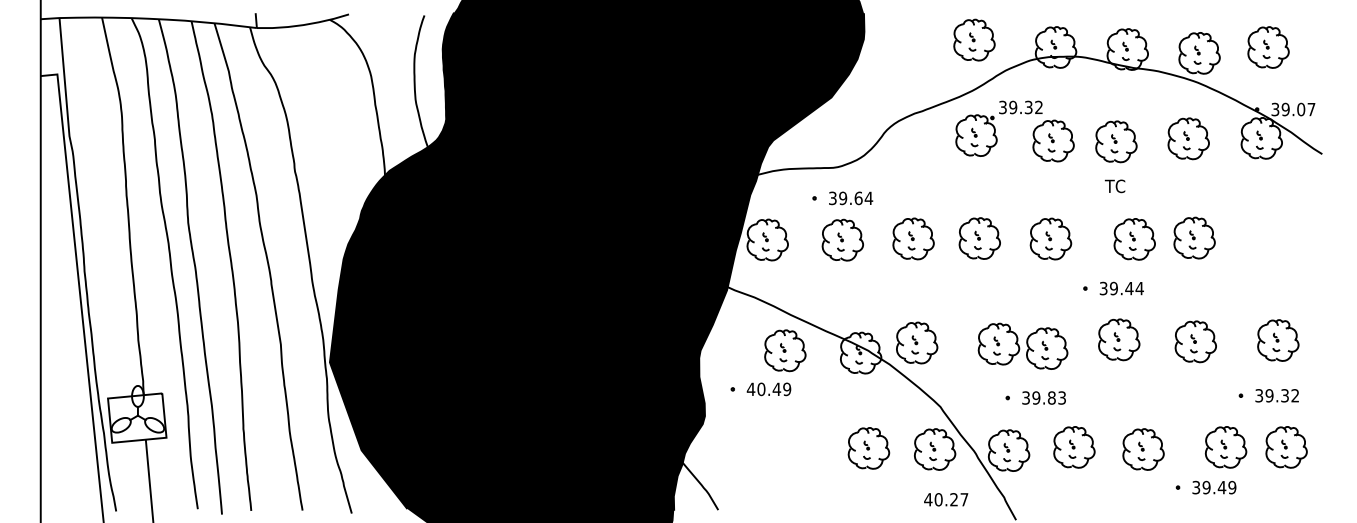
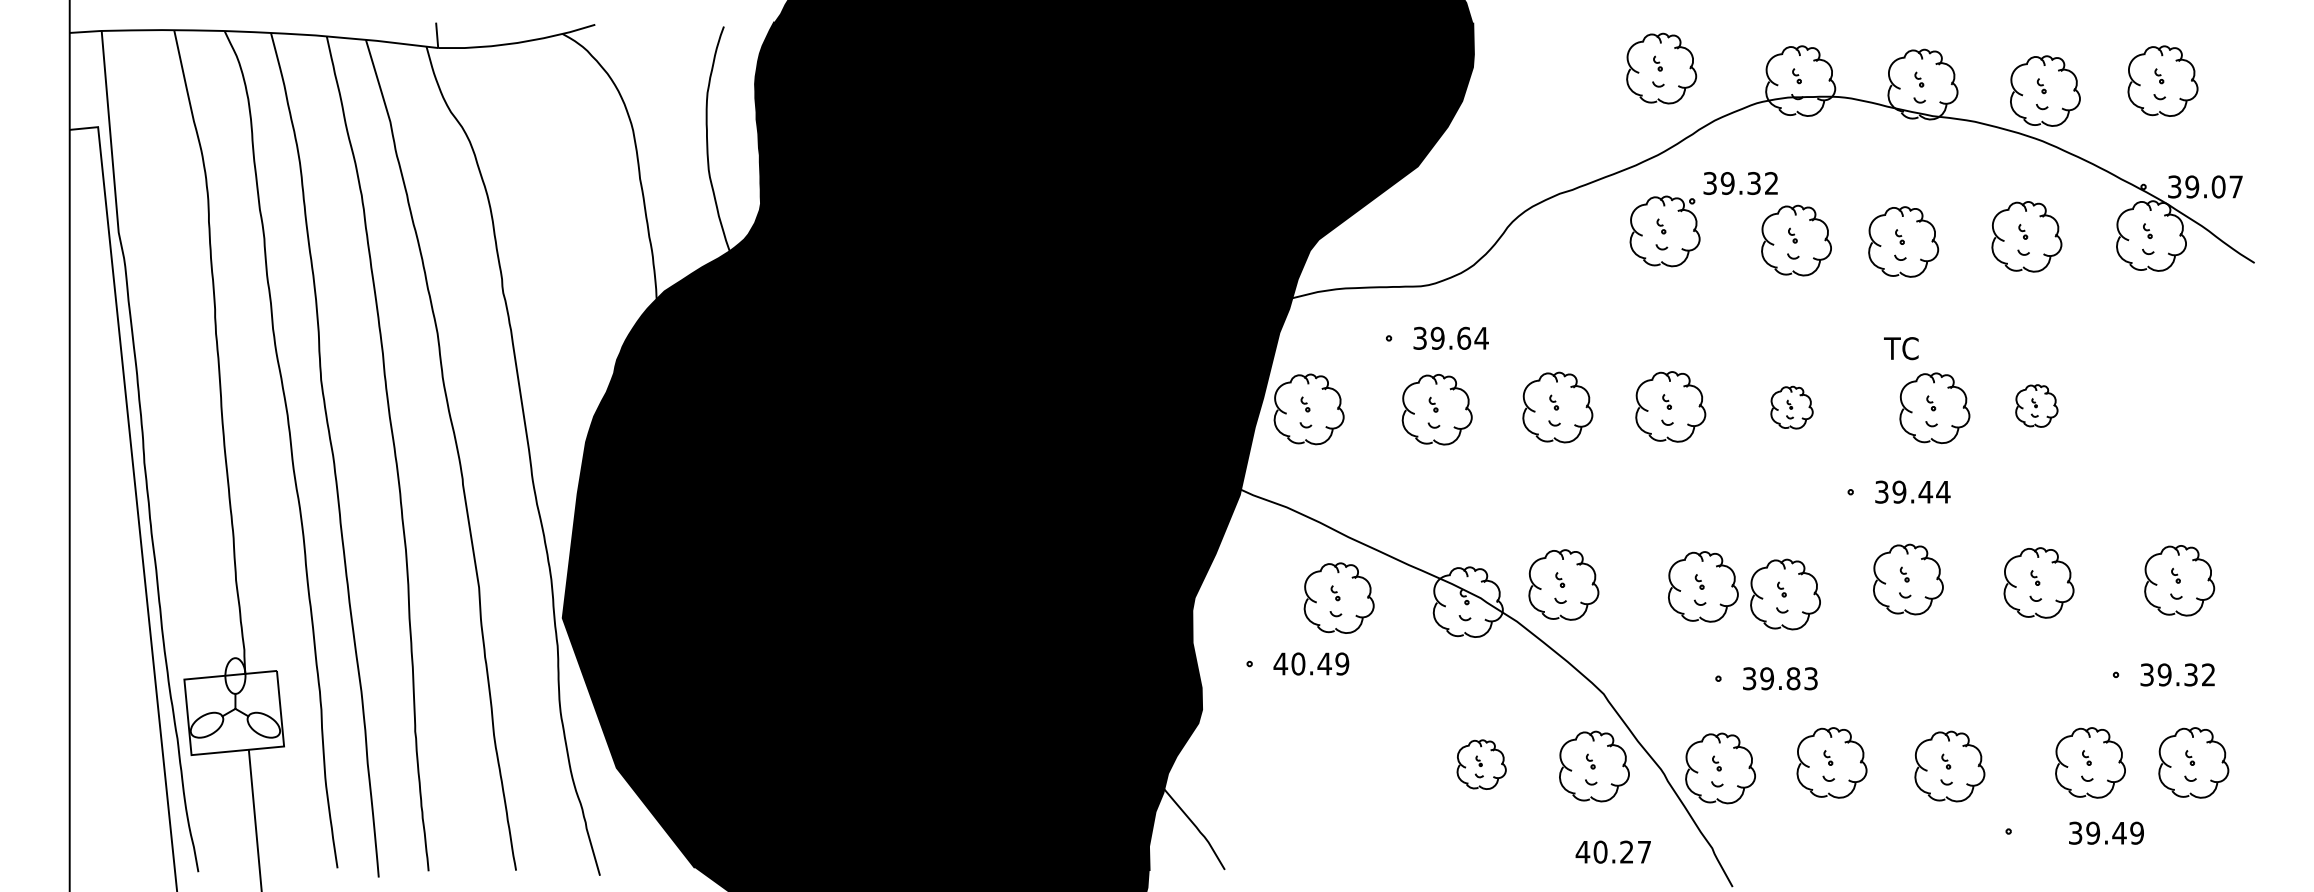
text: (1114, 186) -> (1900, 348), moved
part: (1194, 237) -> (2036, 405), size x0.6
part: (1050, 238) -> (1791, 406), size x0.6
part: (868, 448) -> (1480, 764), size x0.7
text: (1214, 487) -> (2106, 833), moved

